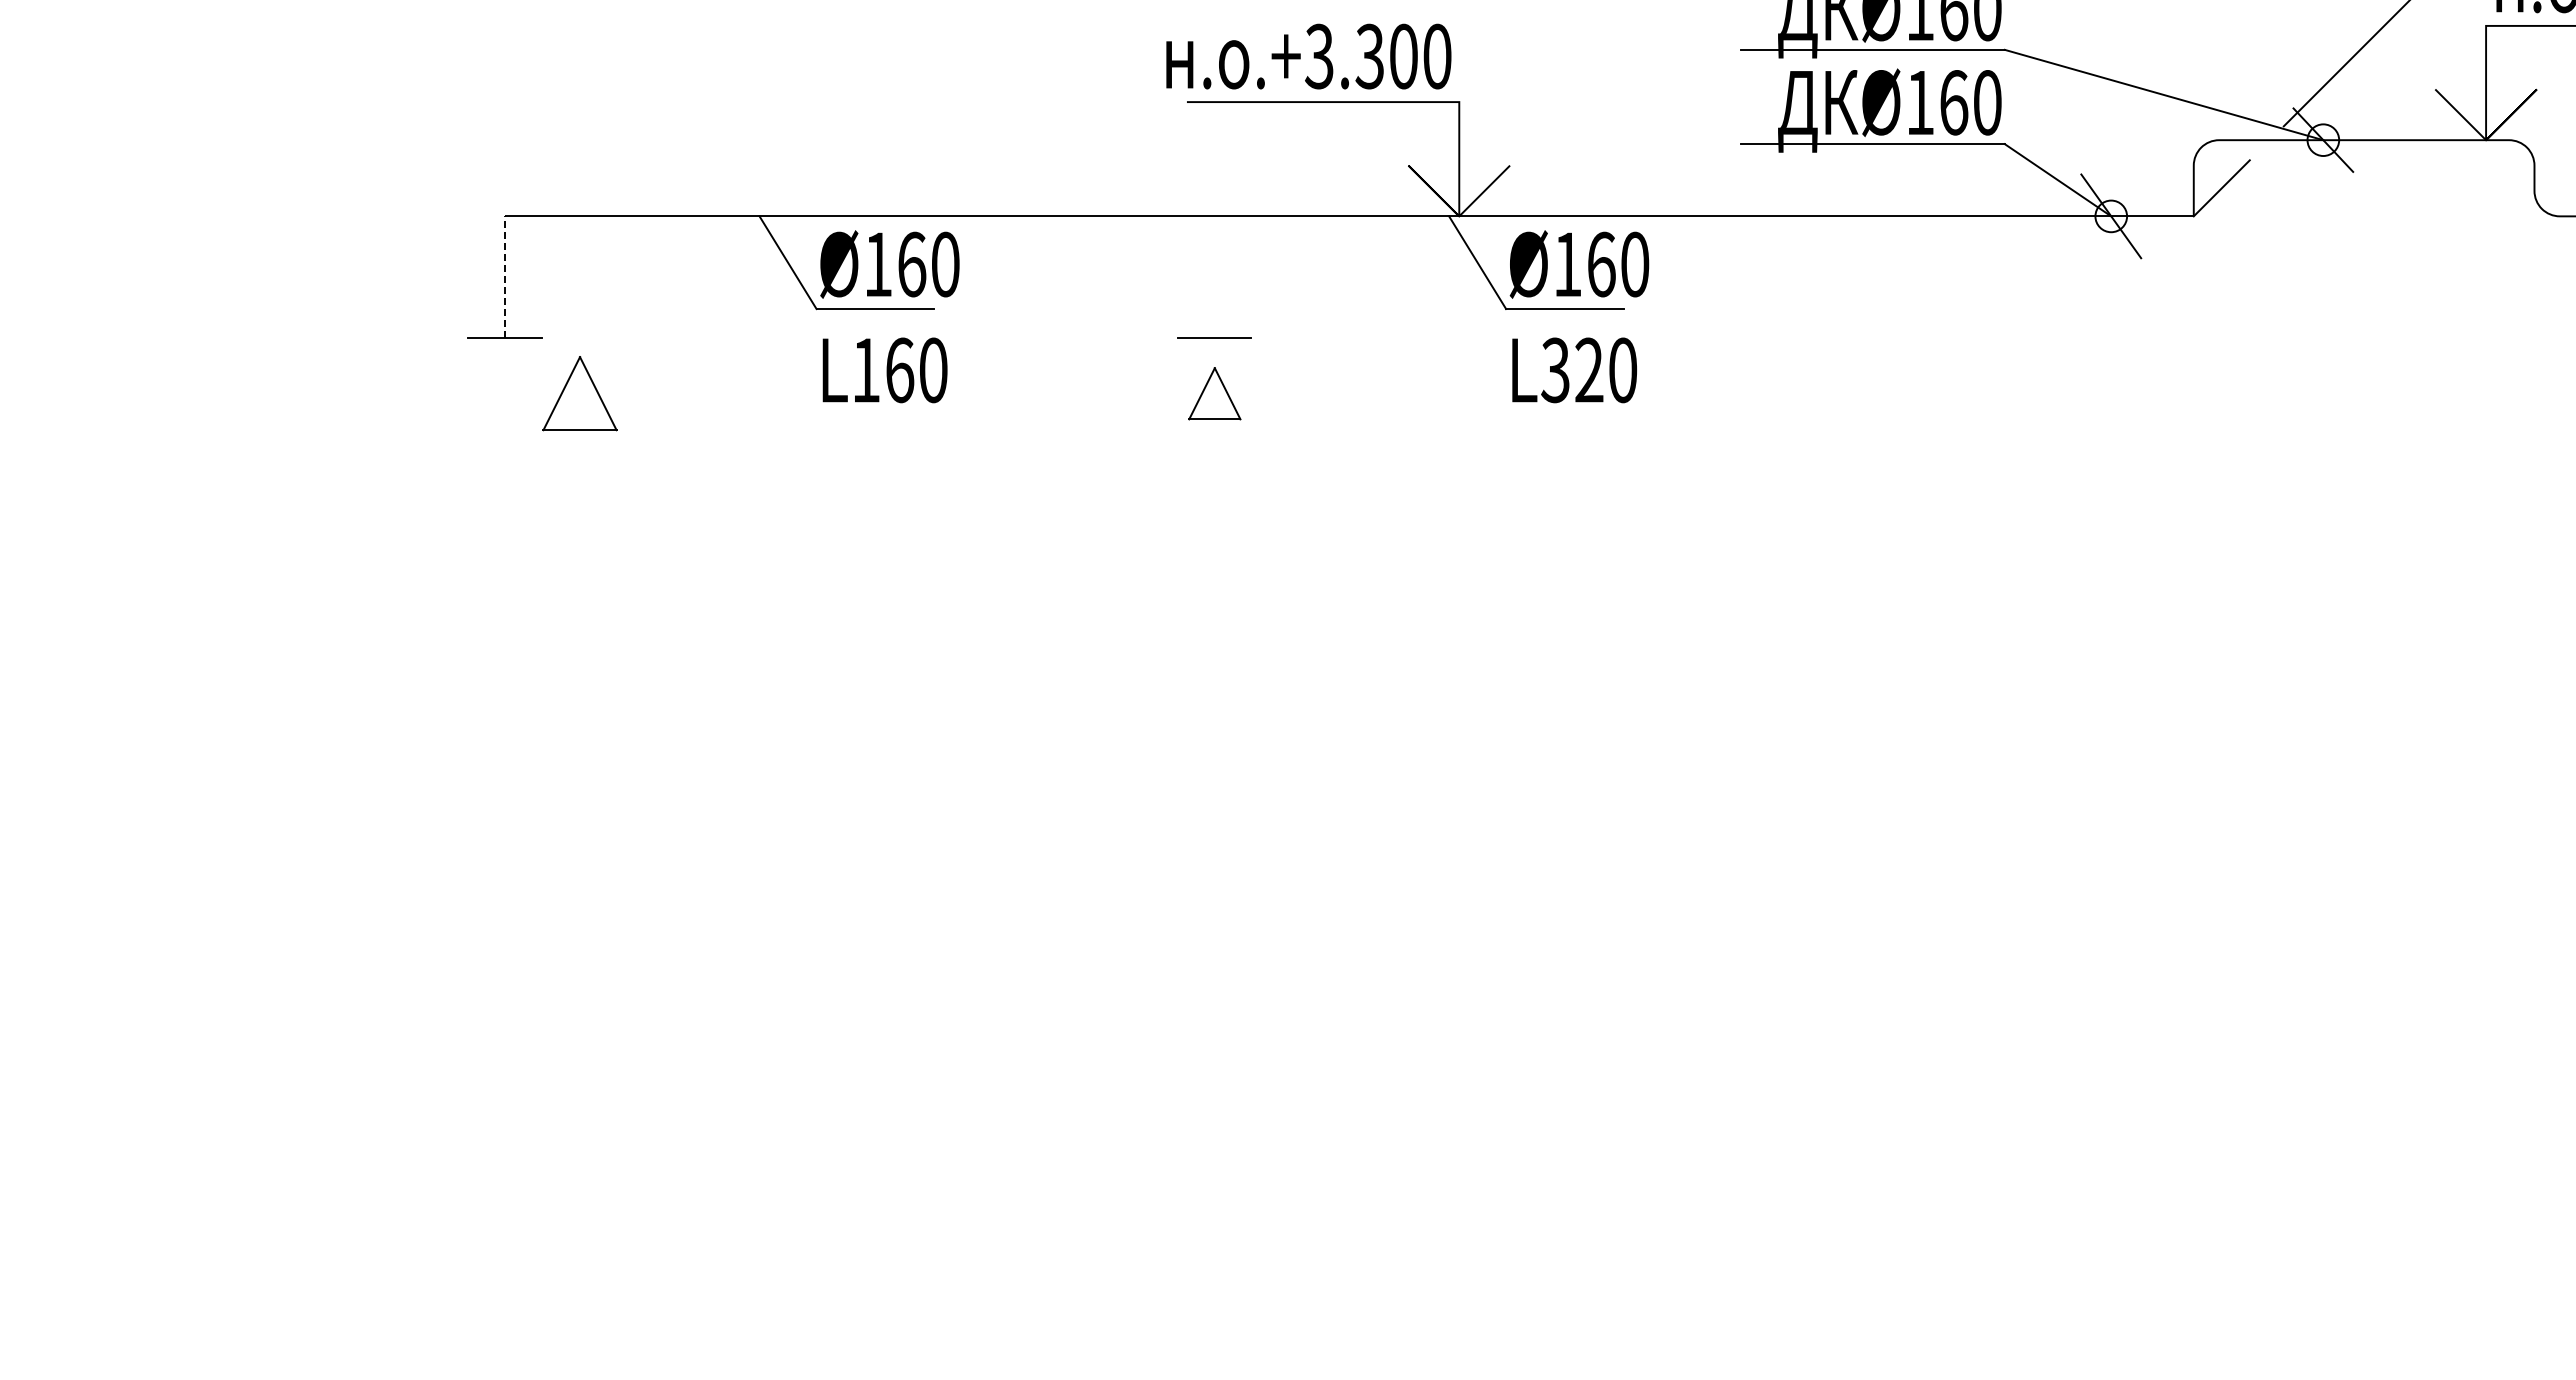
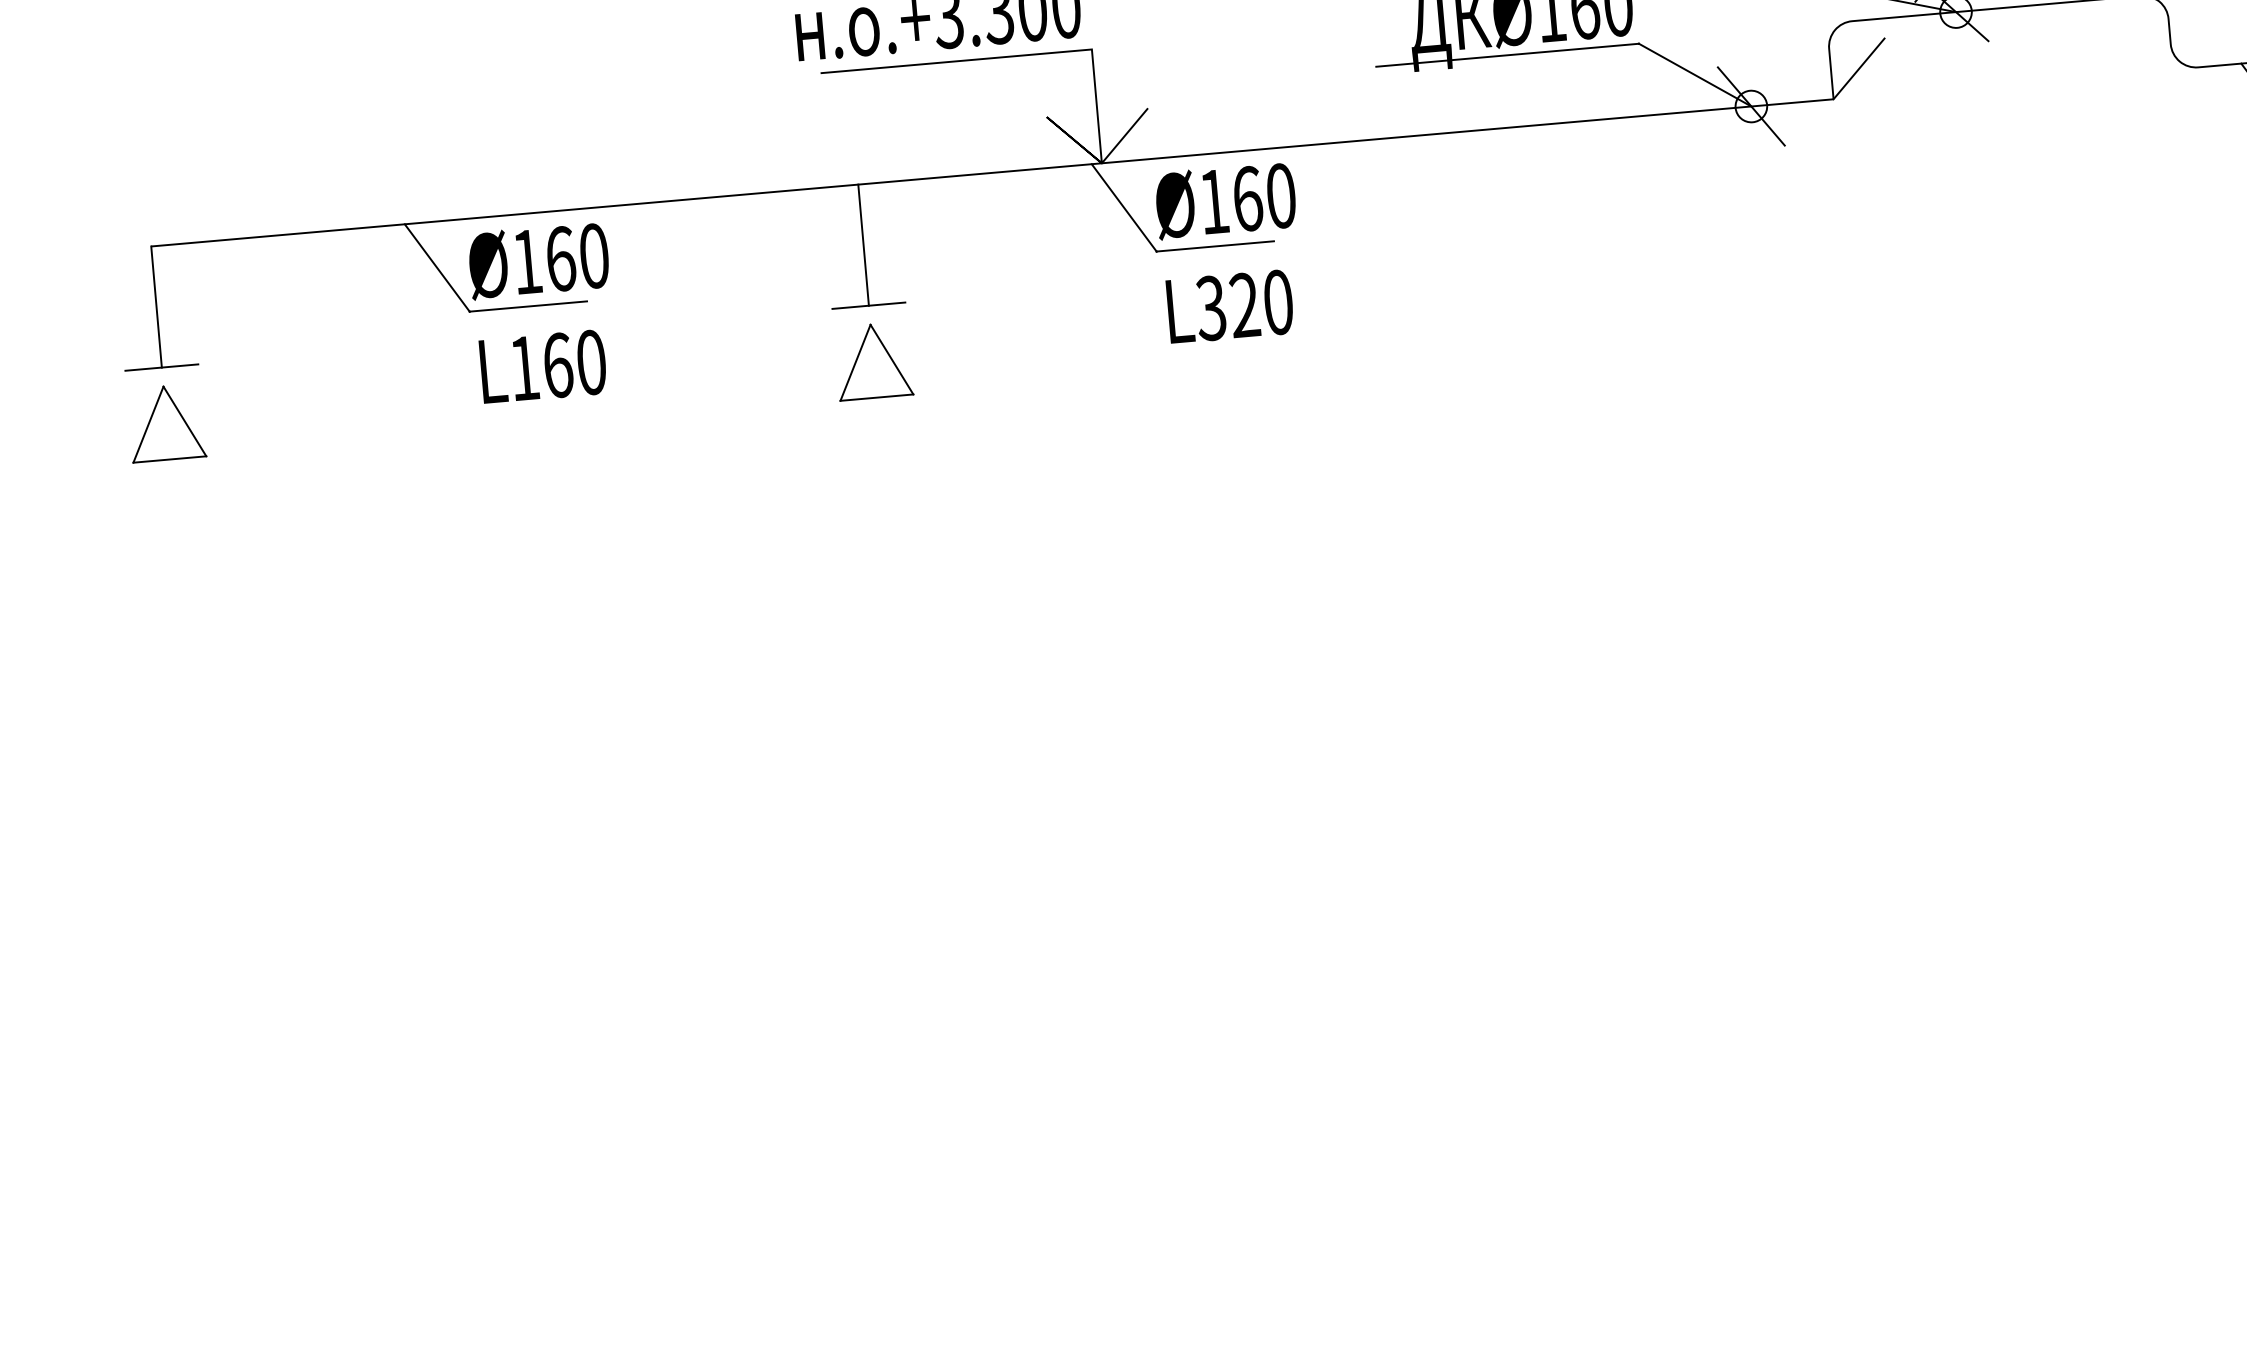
line: (1214, 276) -> (863, 244), added
line: (505, 277) -> (157, 307), dashed -> solid
part: (579, 393) -> (166, 422), moved
part: (1214, 393) -> (873, 361), size x1.43

